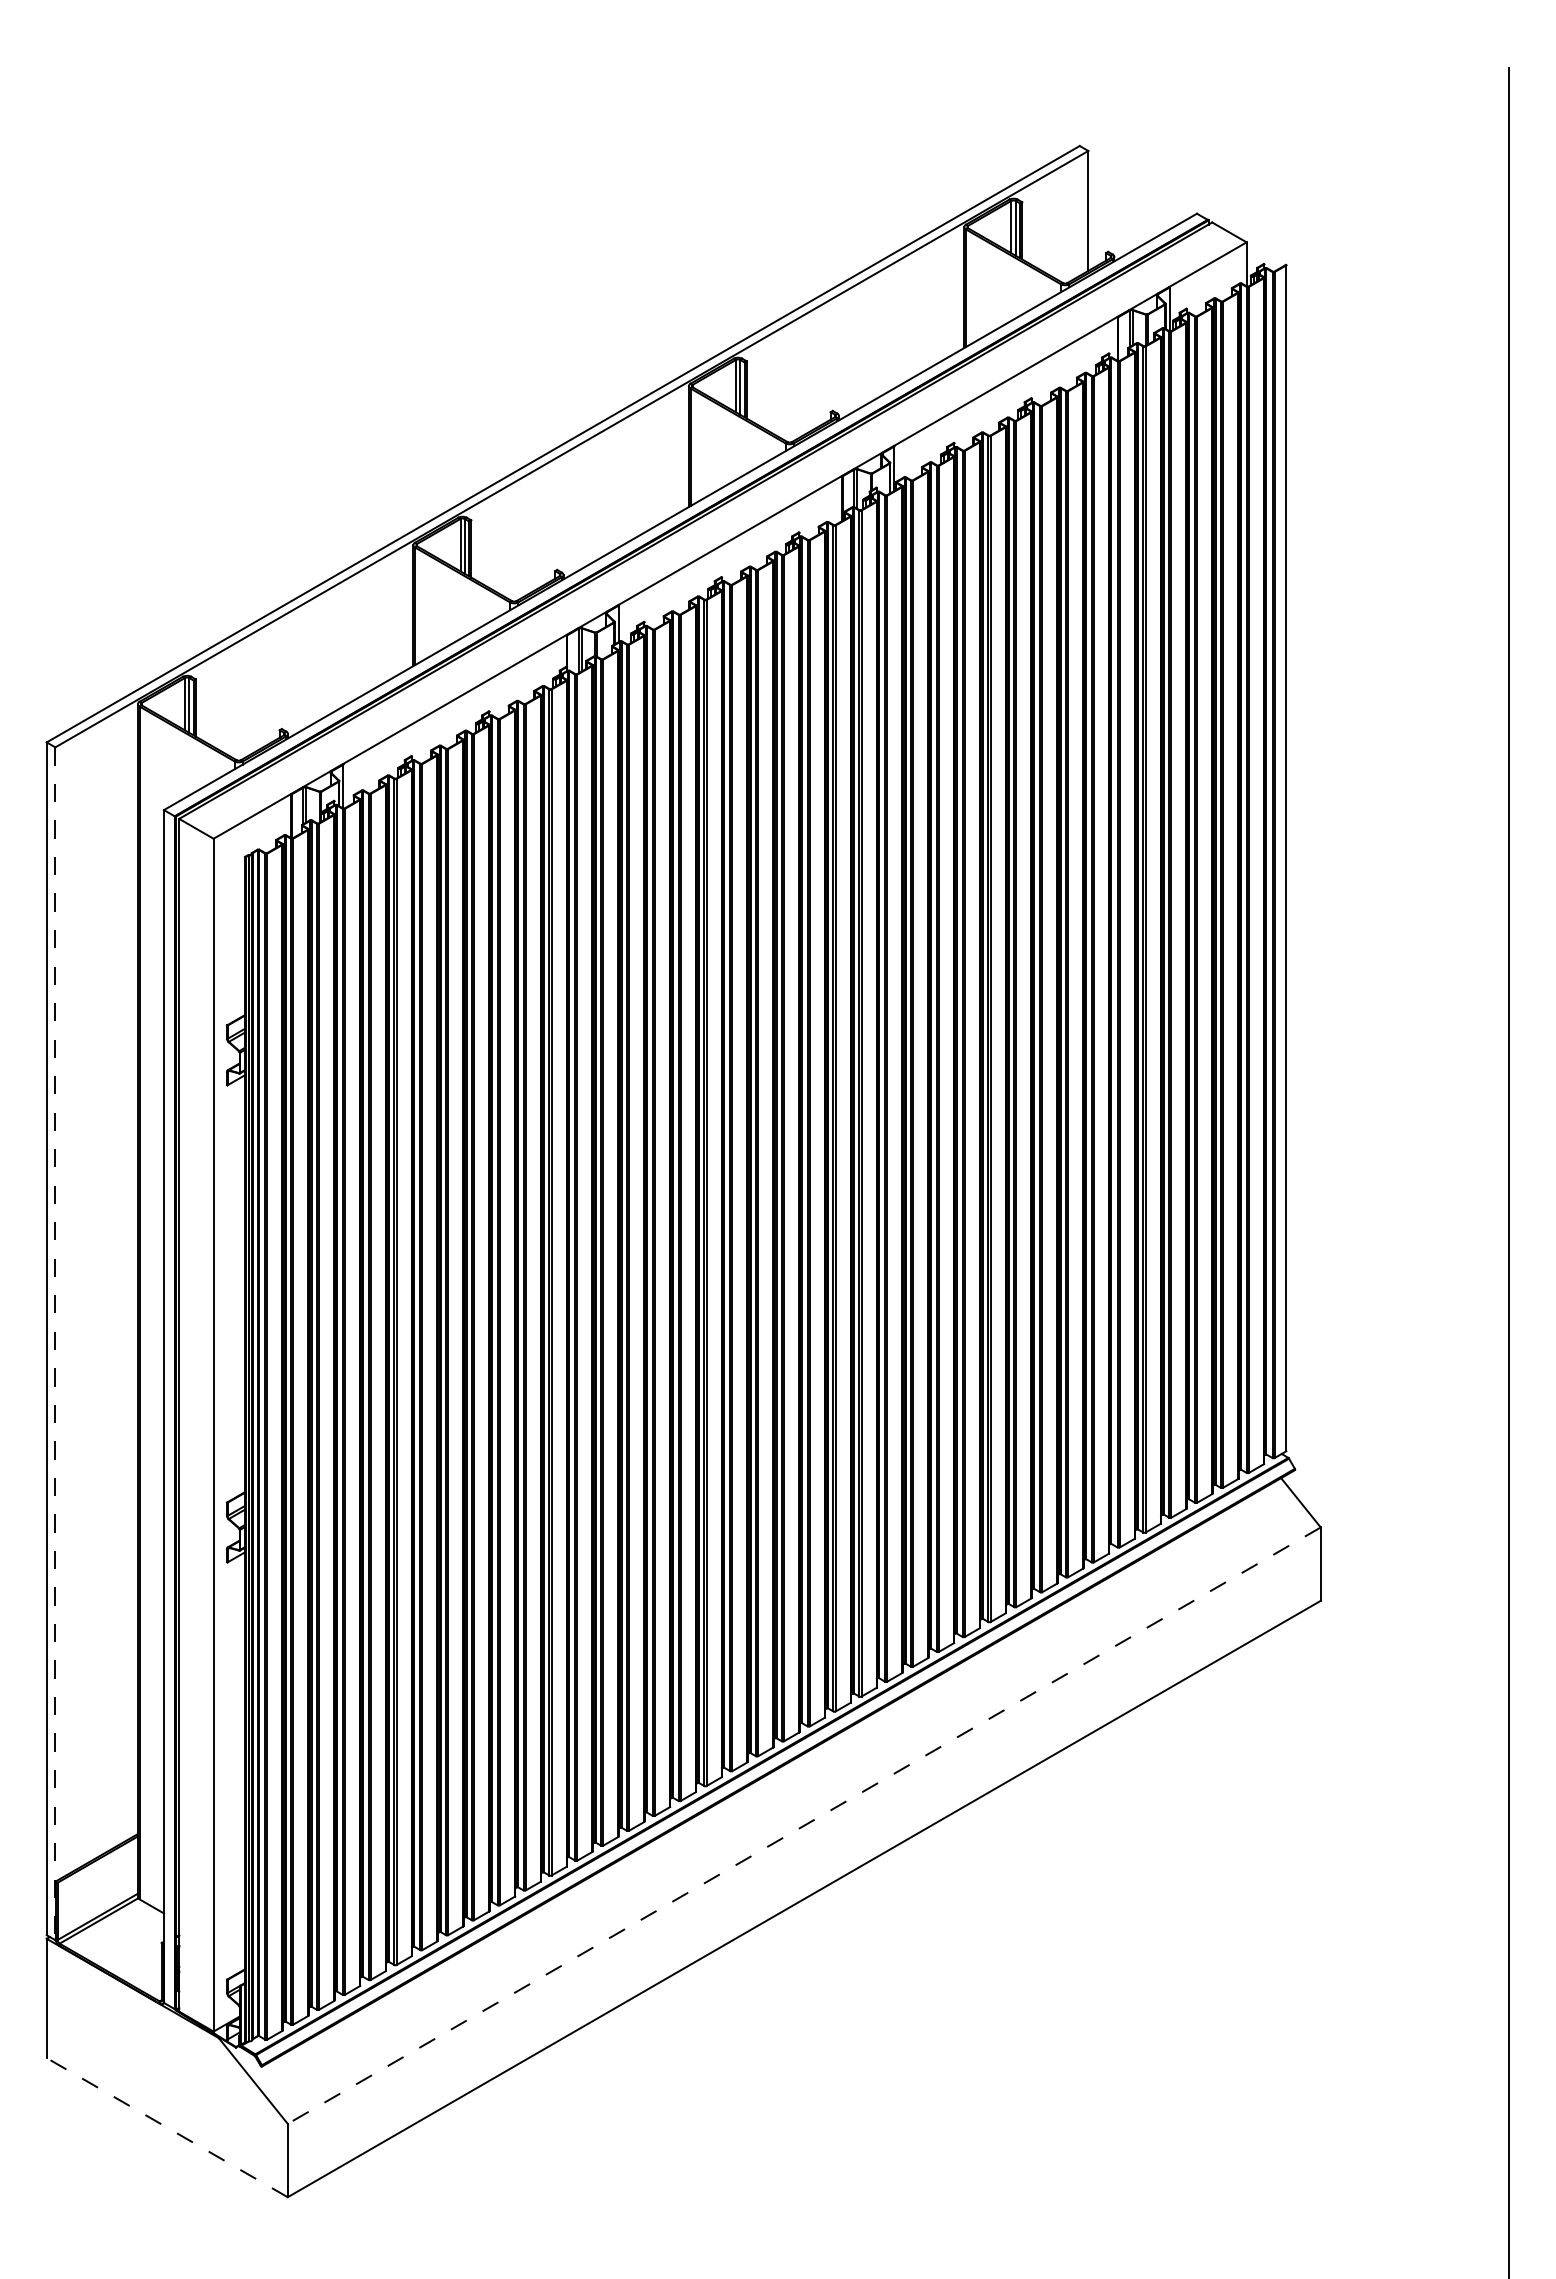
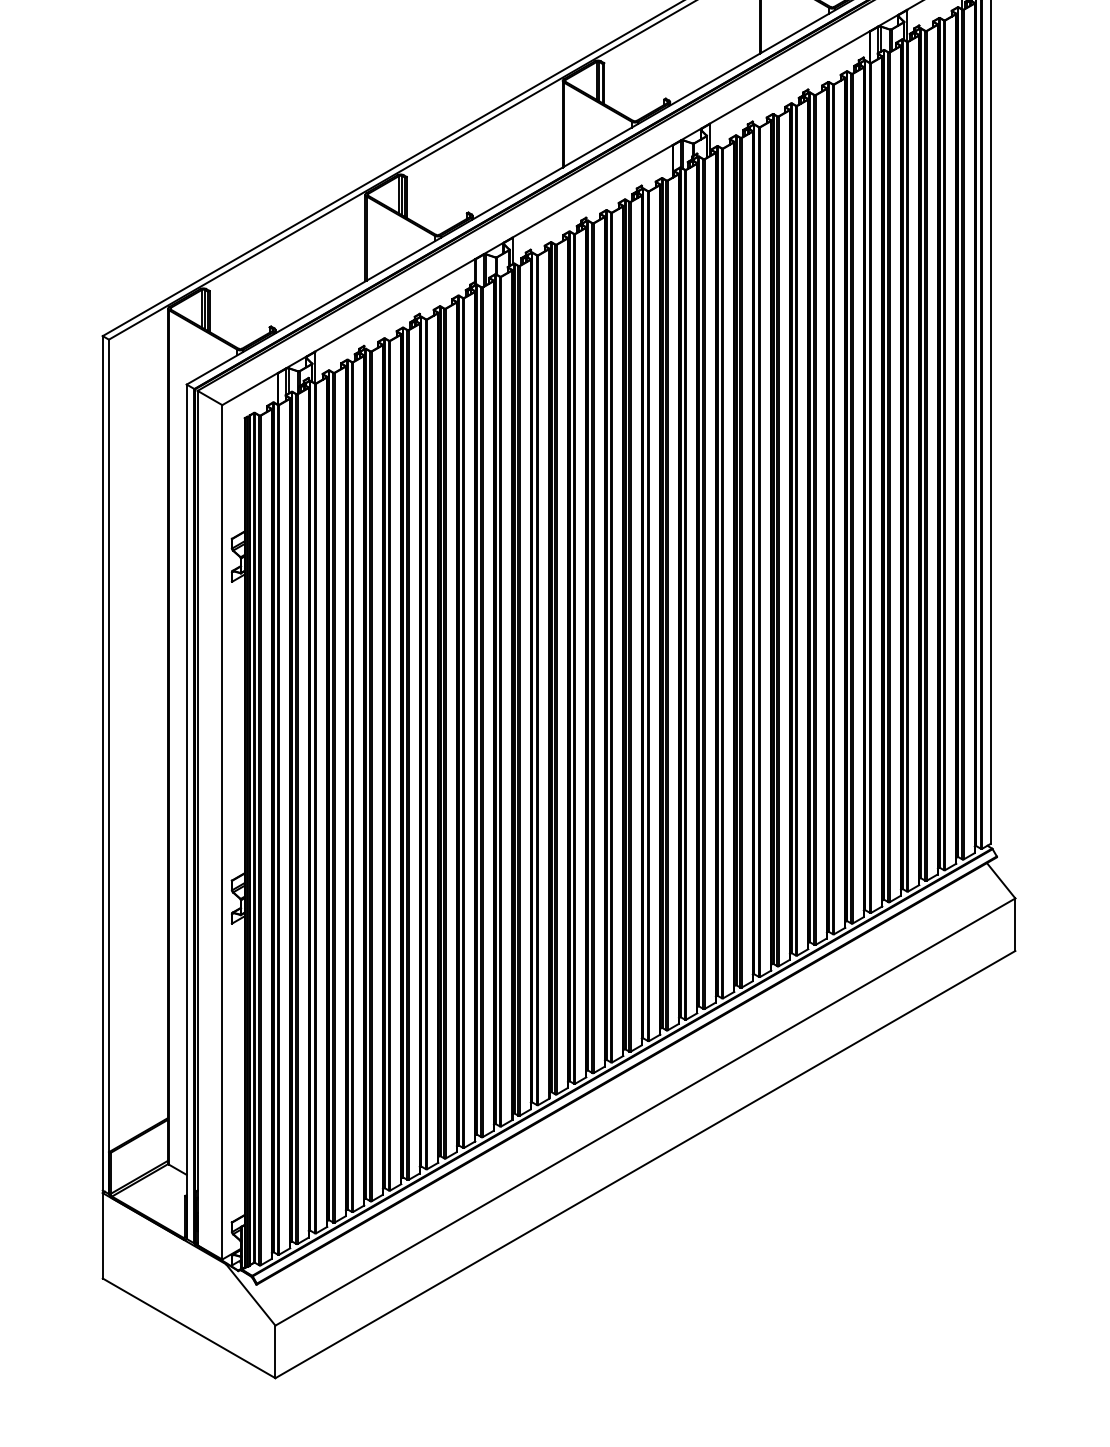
line: (55, 1344) -> (109, 767), dashed -> solid
line: (803, 1825) -> (644, 1111), dashed -> solid
line: (166, 2127) -> (188, 1328), dashed -> solid

